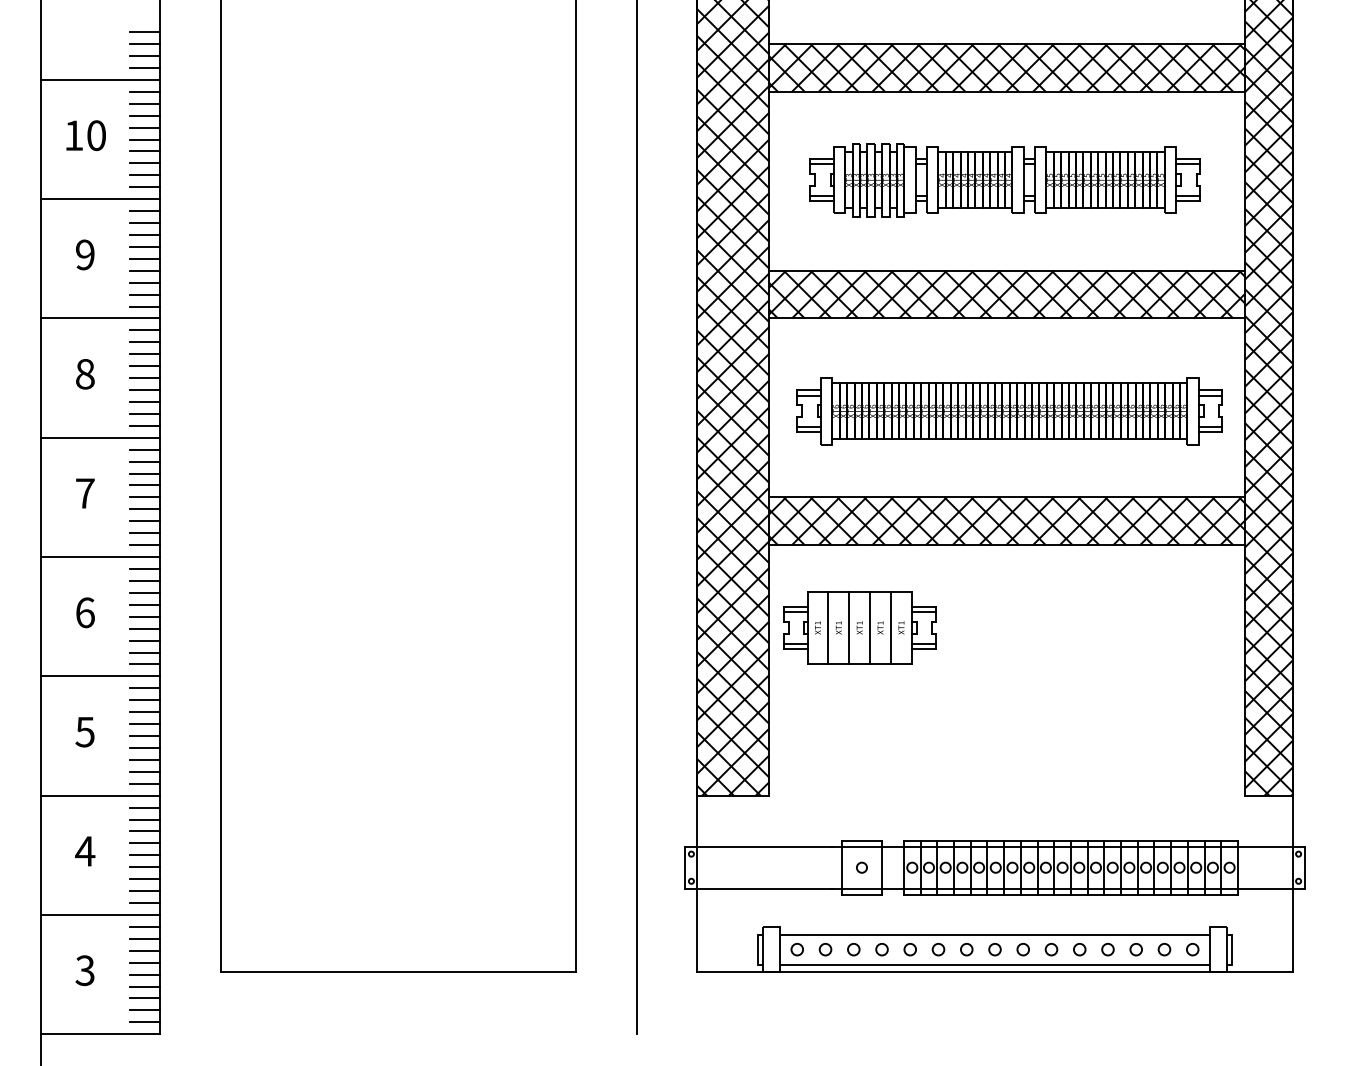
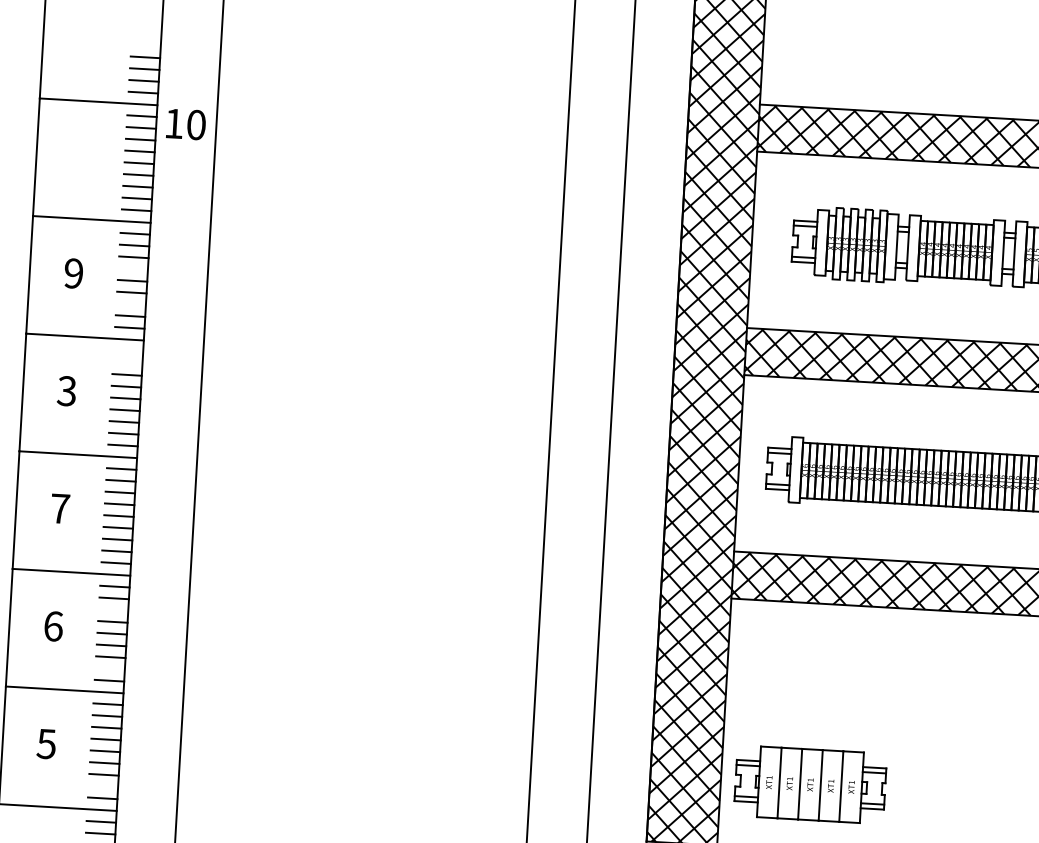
text: (85, 135) -> (185, 124), moved
line: (144, 246) -> (132, 268), removed
line: (144, 282) -> (130, 304), removed
line: (144, 330) -> (127, 351), removed
line: (144, 342) -> (127, 363), removed
text: (84, 373) -> (66, 390), 8 -> 3
line: (144, 592) -> (113, 609), removed
part: (859, 627) -> (810, 784), moved
line: (144, 652) -> (109, 668), removed
line: (144, 771) -> (102, 786), removed

